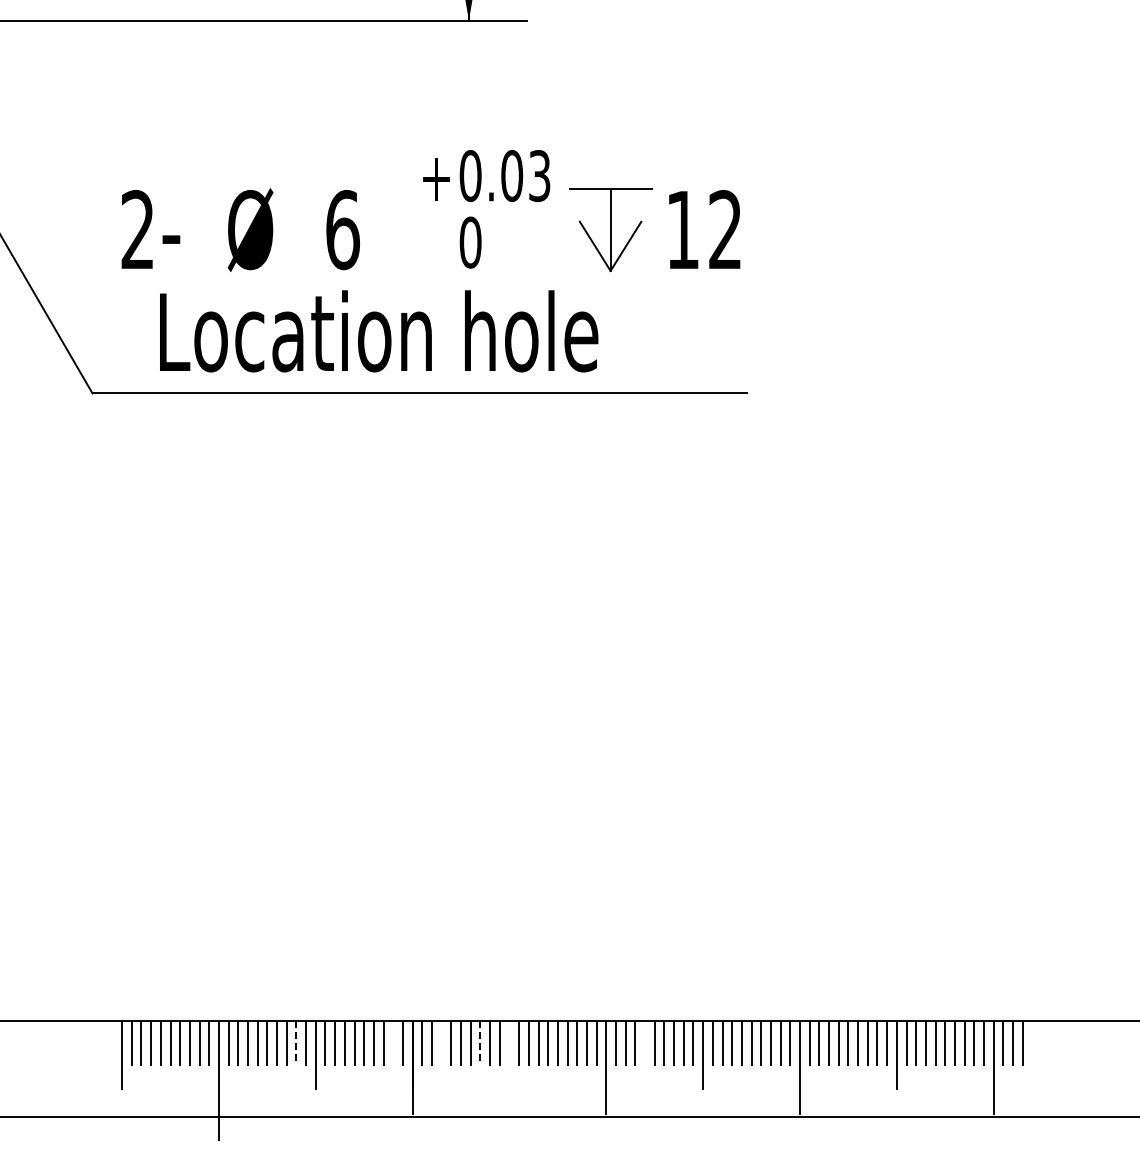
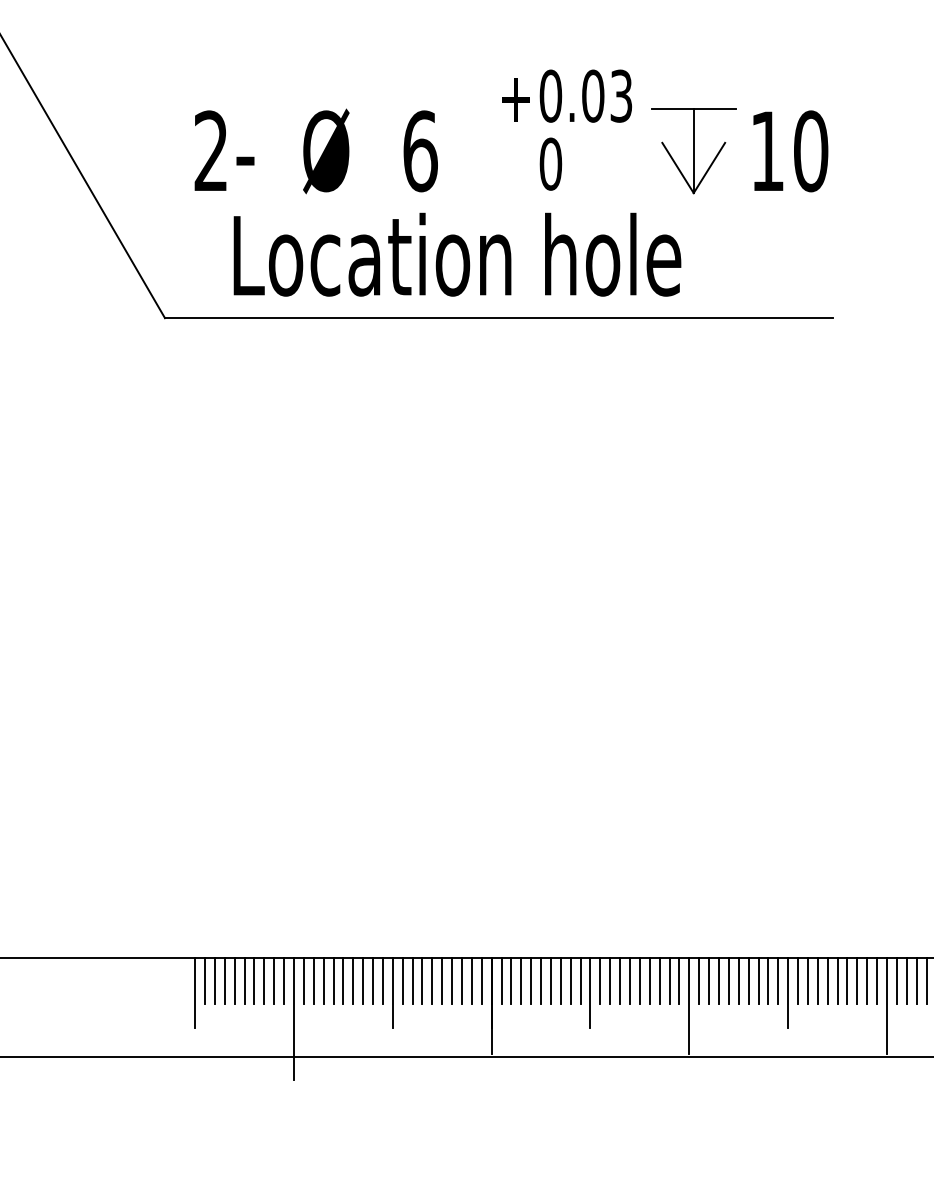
text: (725, 229) -> (810, 150), 12 -> 10
line: (393, 1042) -> (472, 980), added
line: (441, 1042) -> (521, 980), added
line: (645, 1042) -> (729, 980), added
line: (296, 1043) -> (373, 981), dashed -> solid
line: (480, 1043) -> (560, 981), dashed -> solid
line: (509, 1054) -> (590, 992), added

